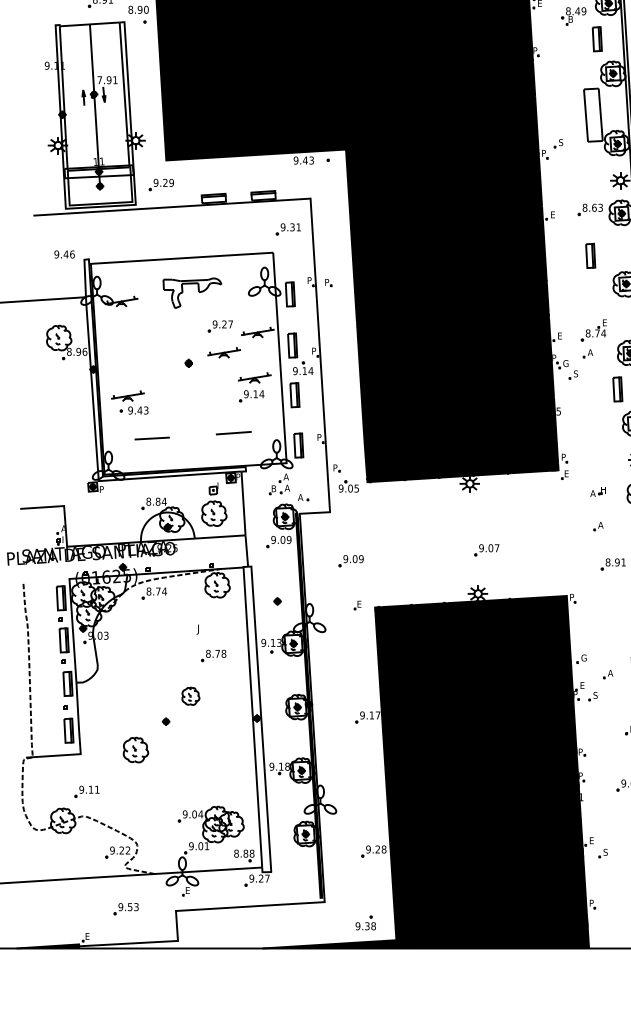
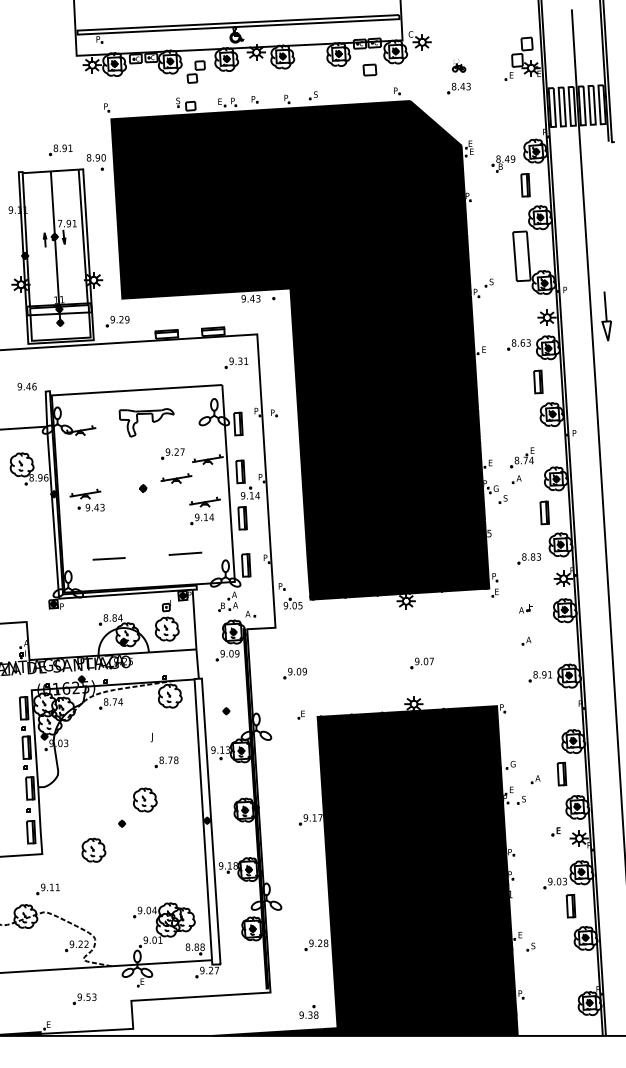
part: (590, 255) -> (538, 381), moved
part: (129, 401) -> (86, 499), moved
part: (600, 438) -> (528, 558), added
part: (191, 695) -> (145, 799), size x1.43

